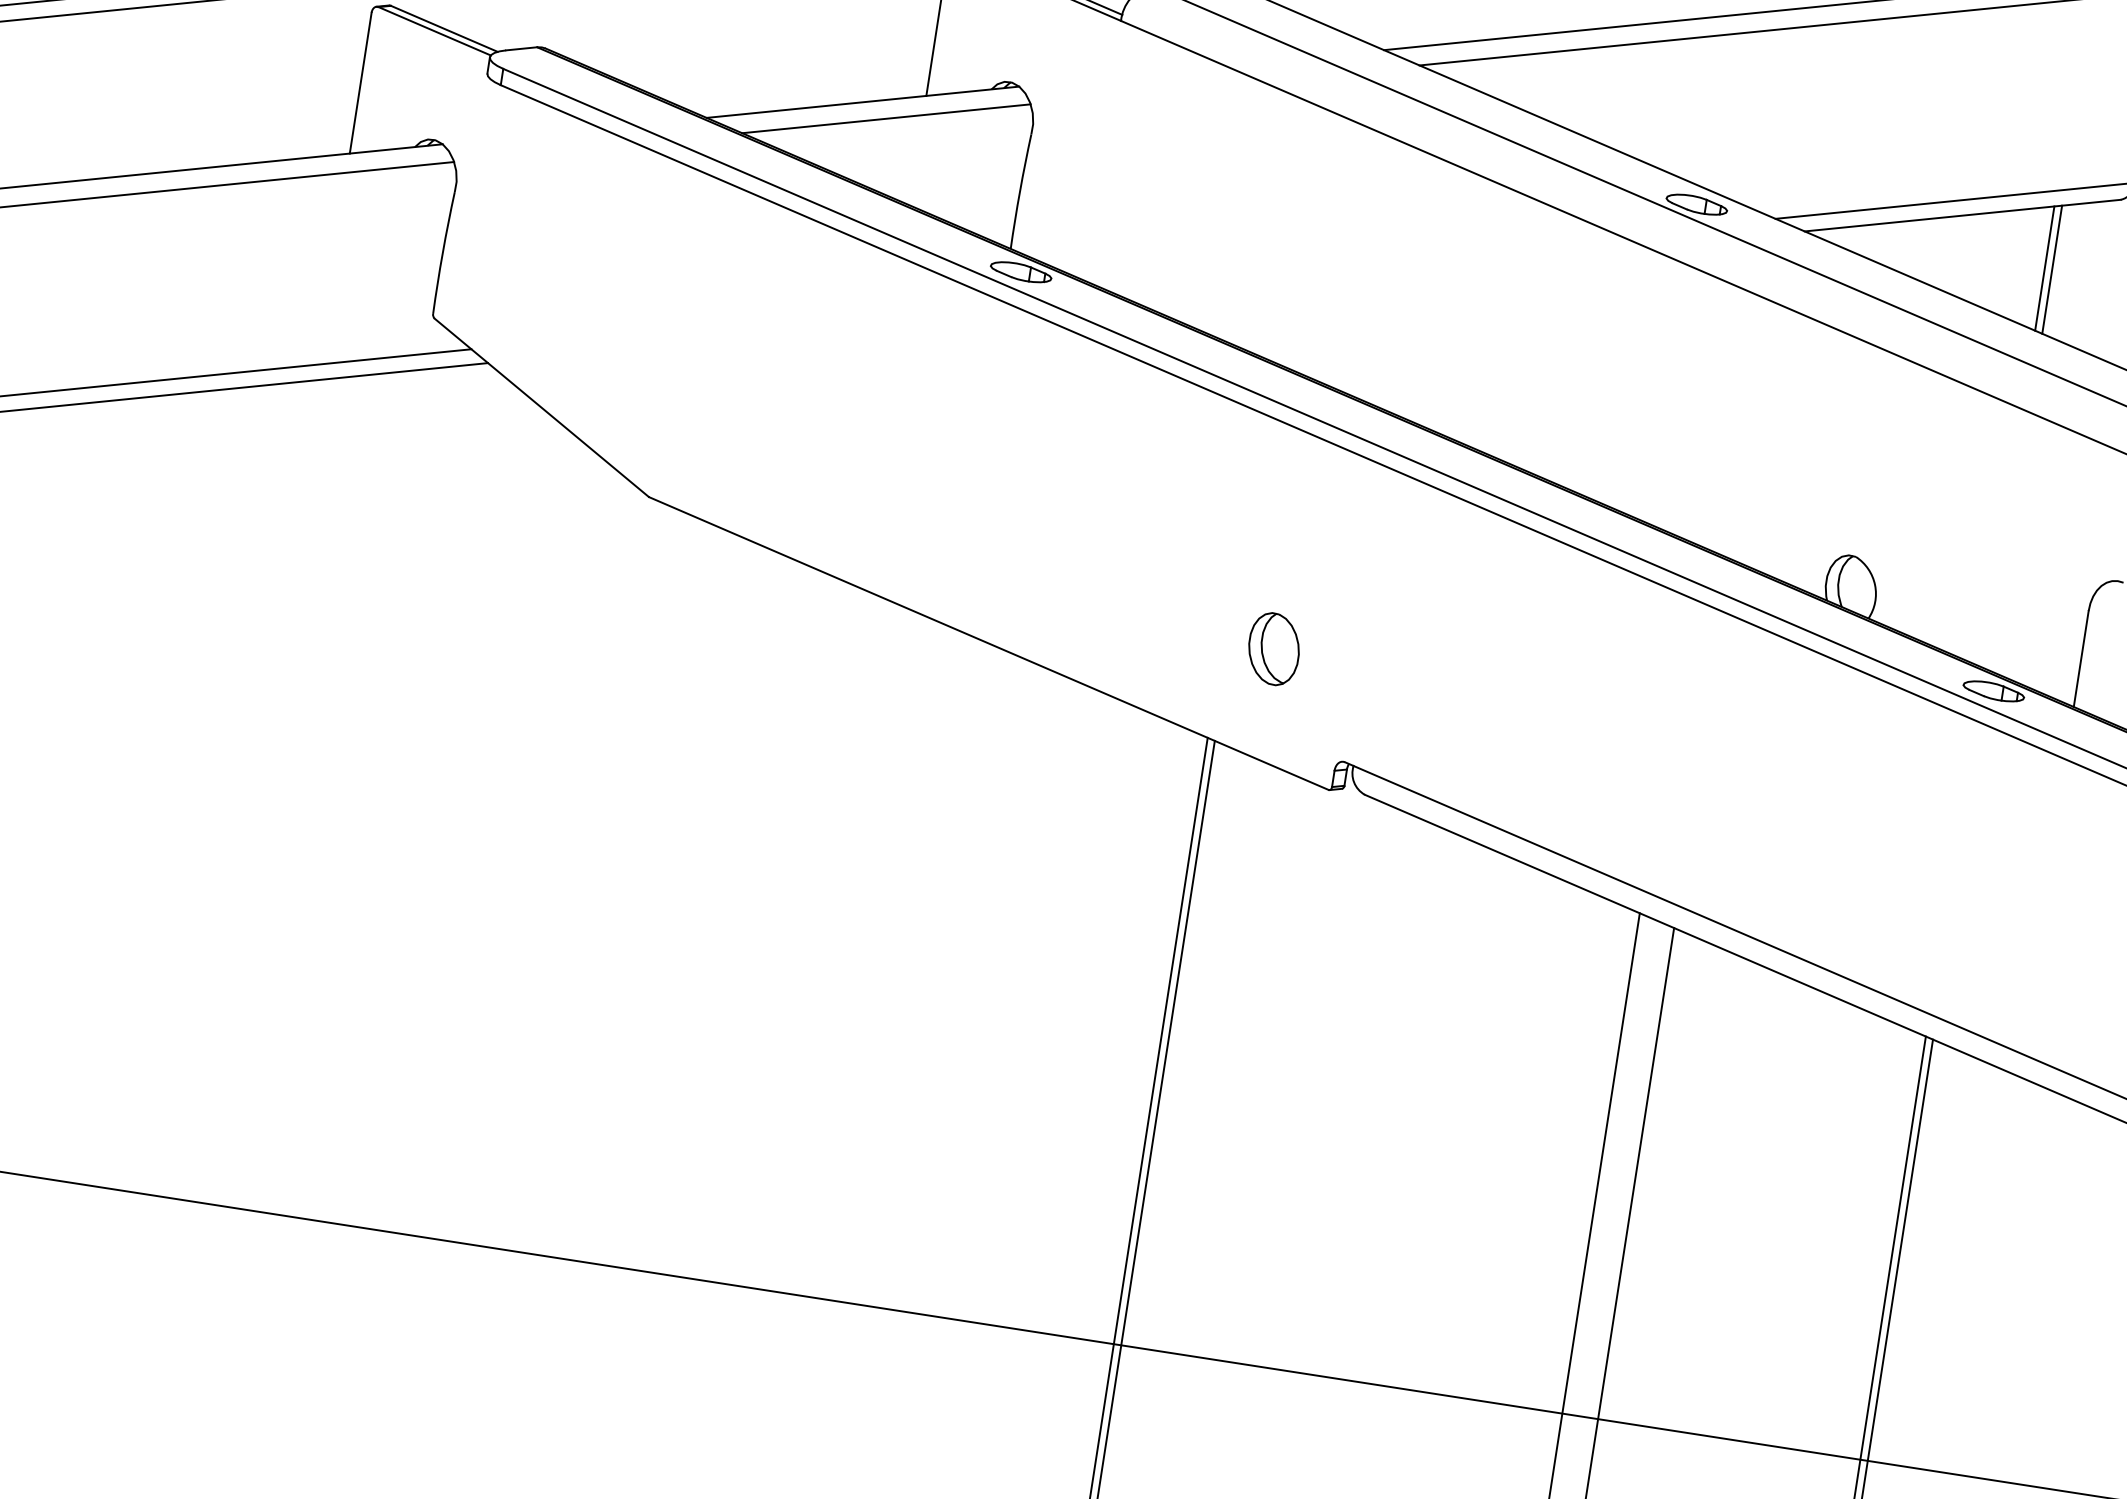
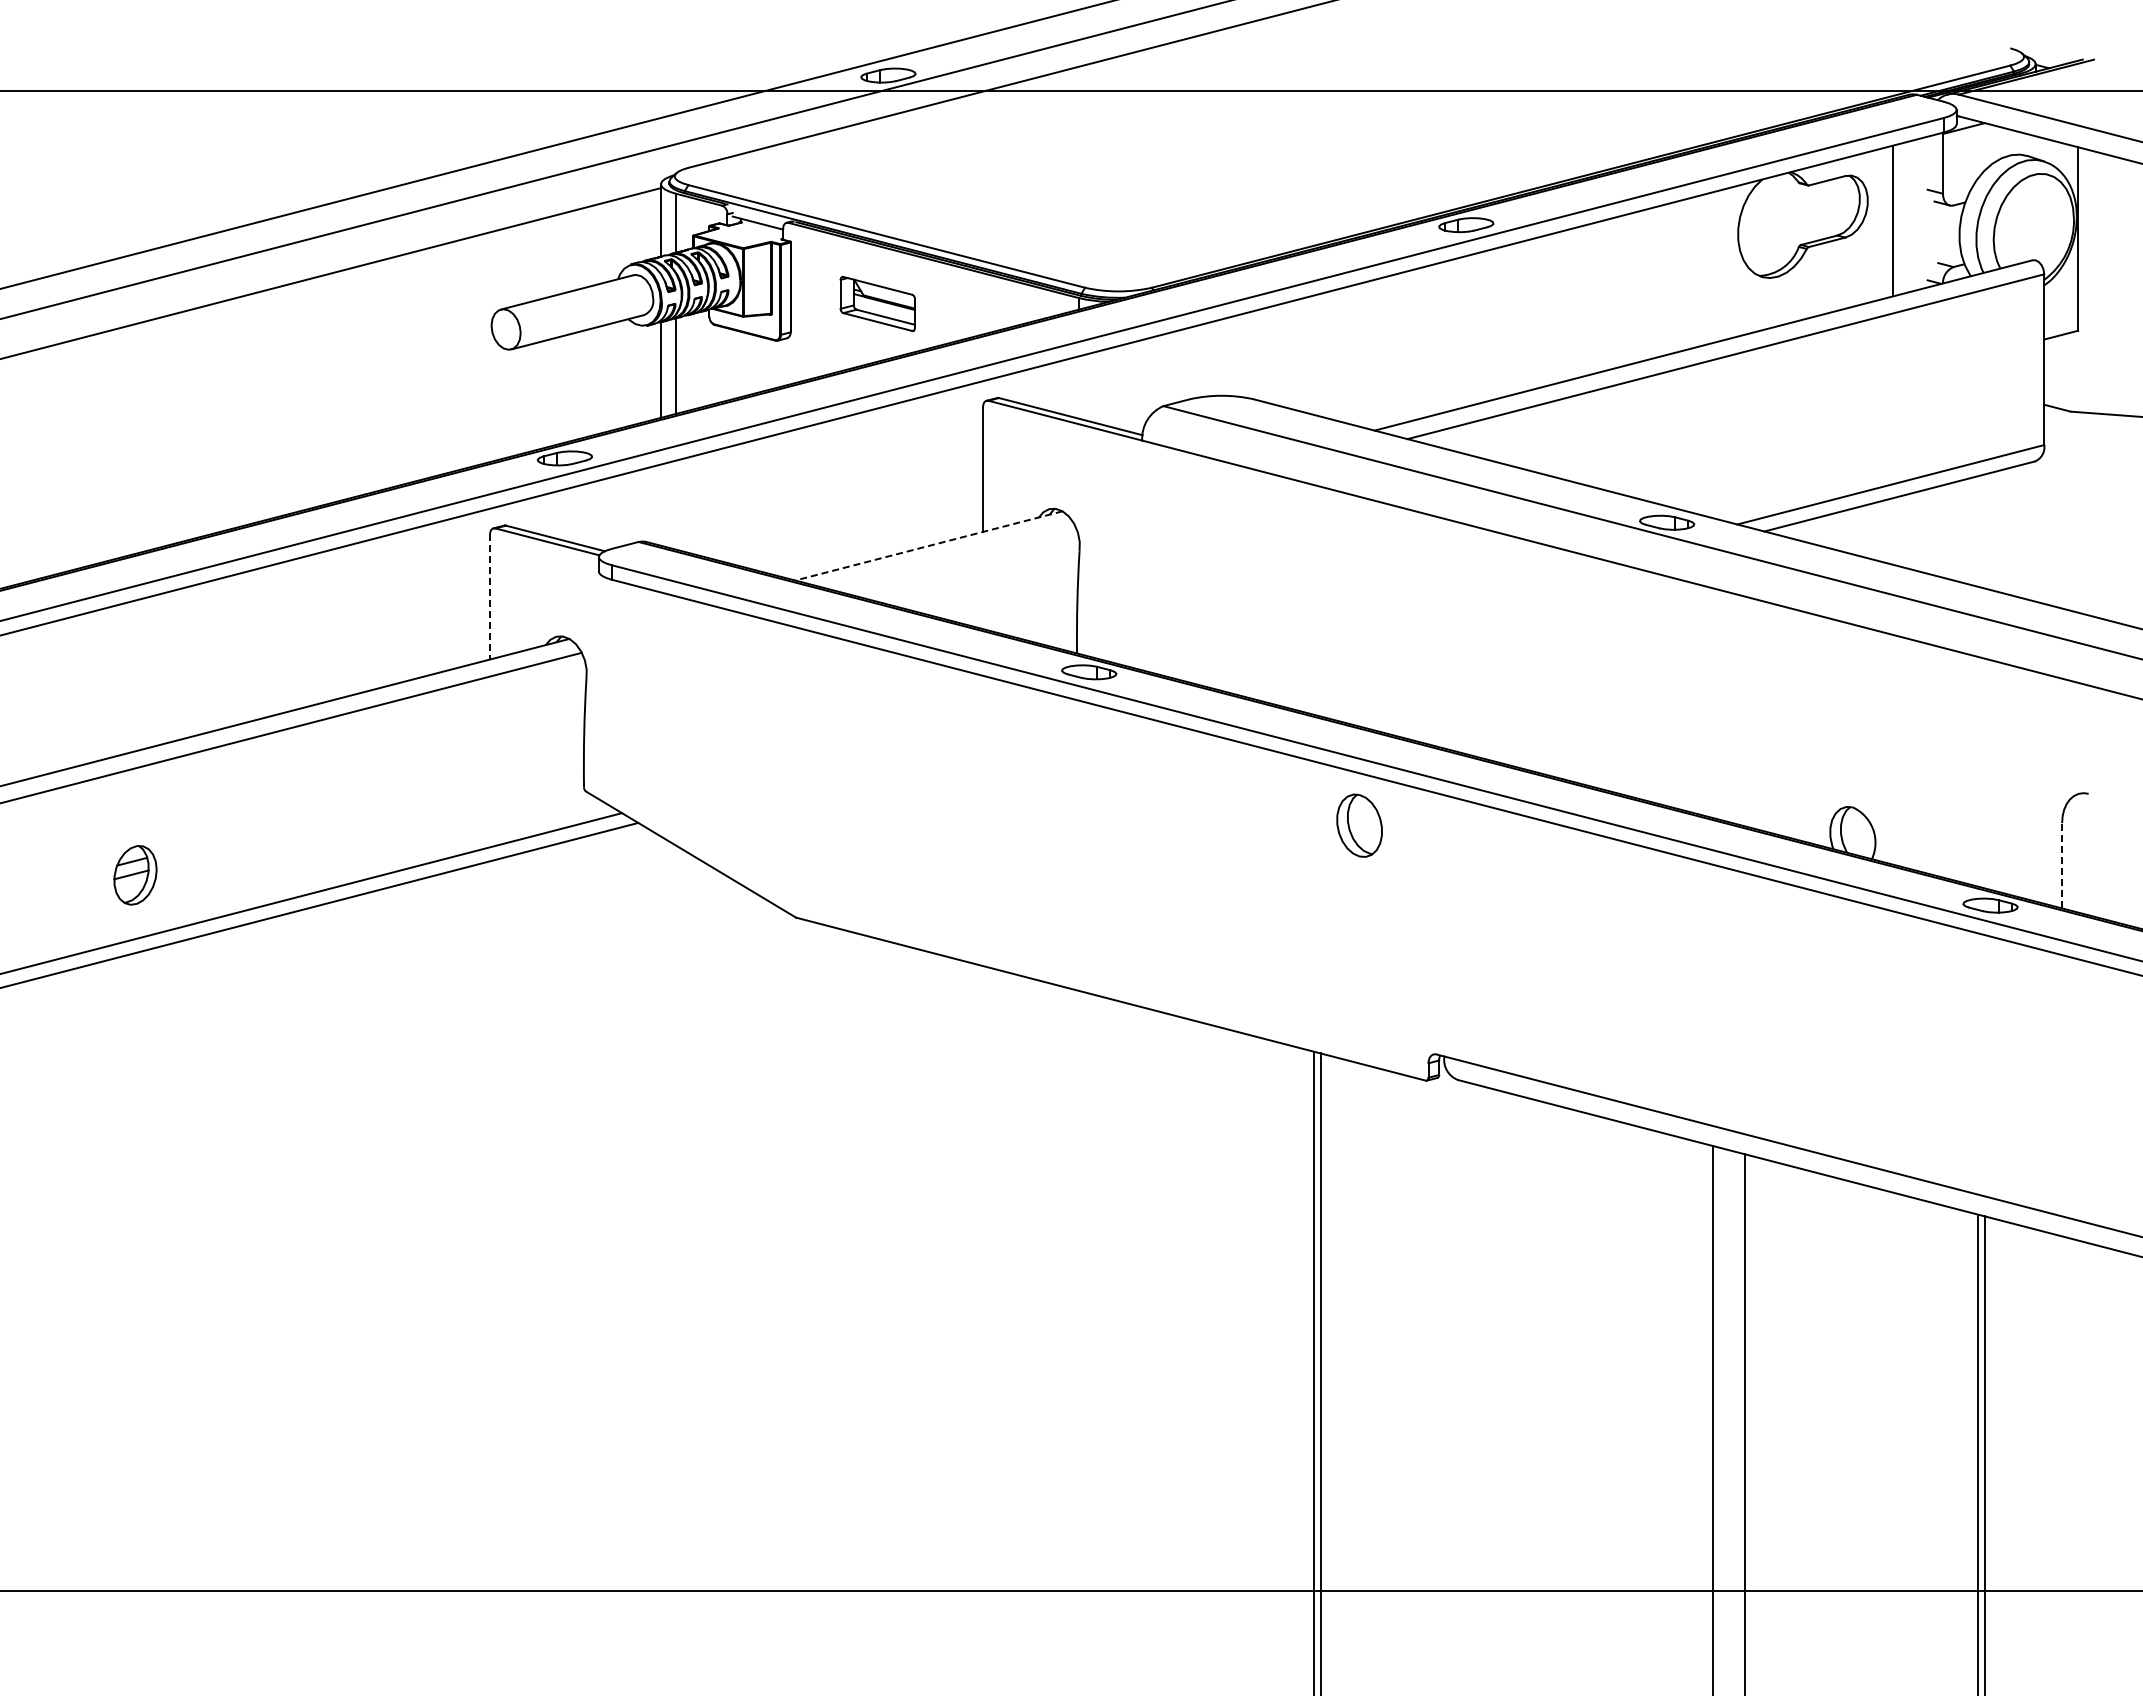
line: (361, 82) -> (490, 596), solid -> dashed
line: (862, 102) -> (928, 546), solid -> dashed
line: (886, 119) -> (951, 557), removed
line: (2044, 268) -> (1977, 531), removed
line: (2052, 269) -> (1984, 531), removed
part: (1273, 648) -> (1359, 825), moved
line: (2081, 658) -> (2062, 865), solid -> dashed

